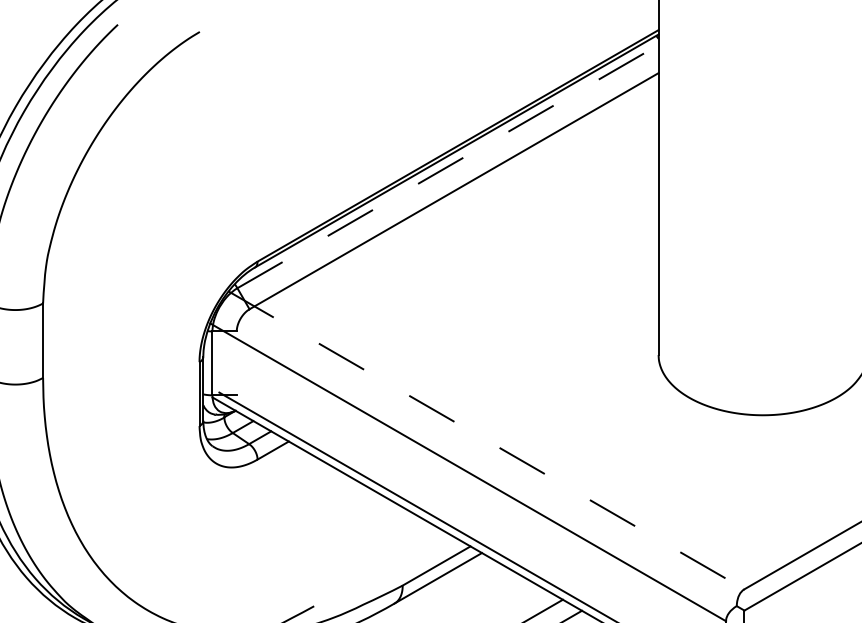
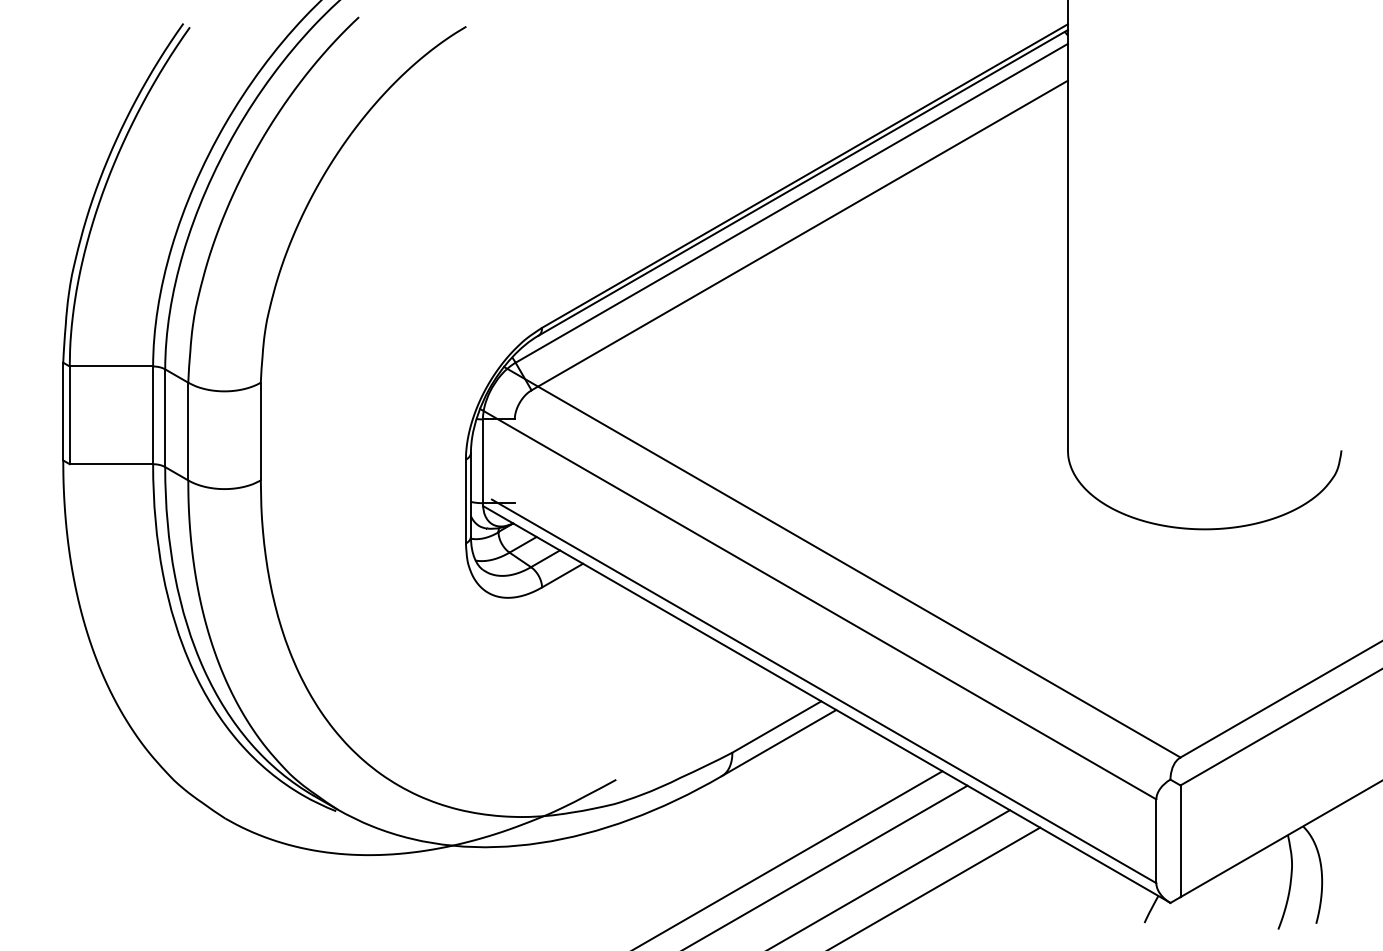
line: (447, 166) -> (791, 203), dashed -> solid
line: (486, 440) -> (842, 562), dashed -> solid

